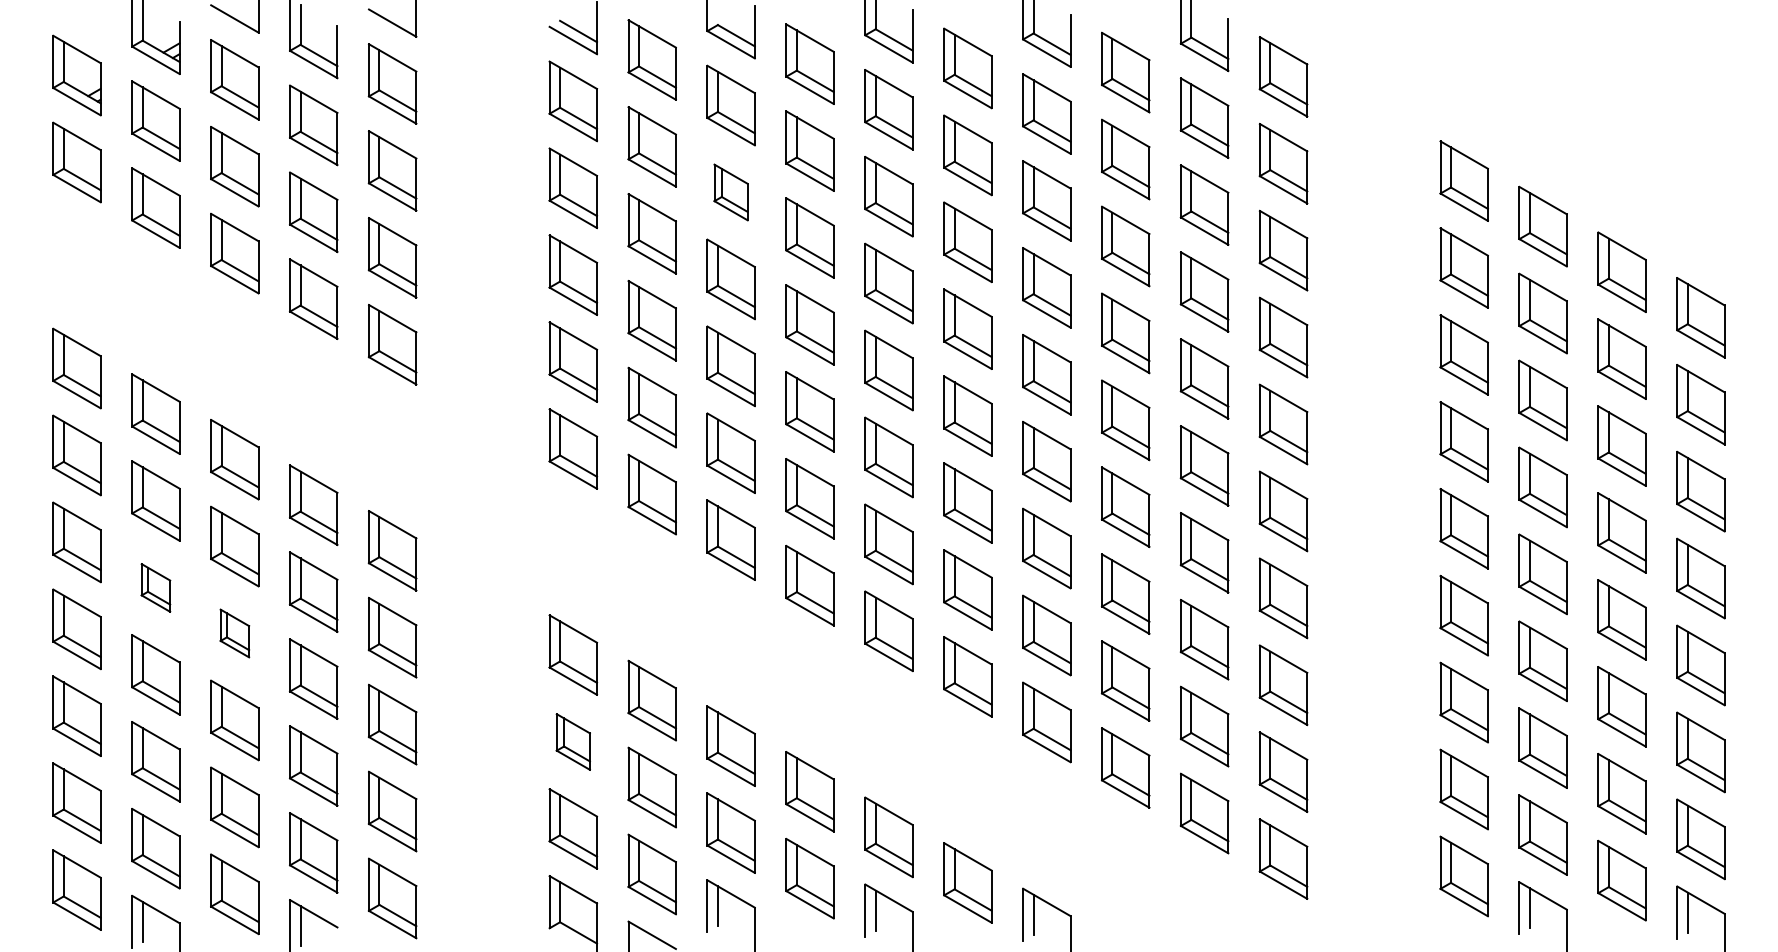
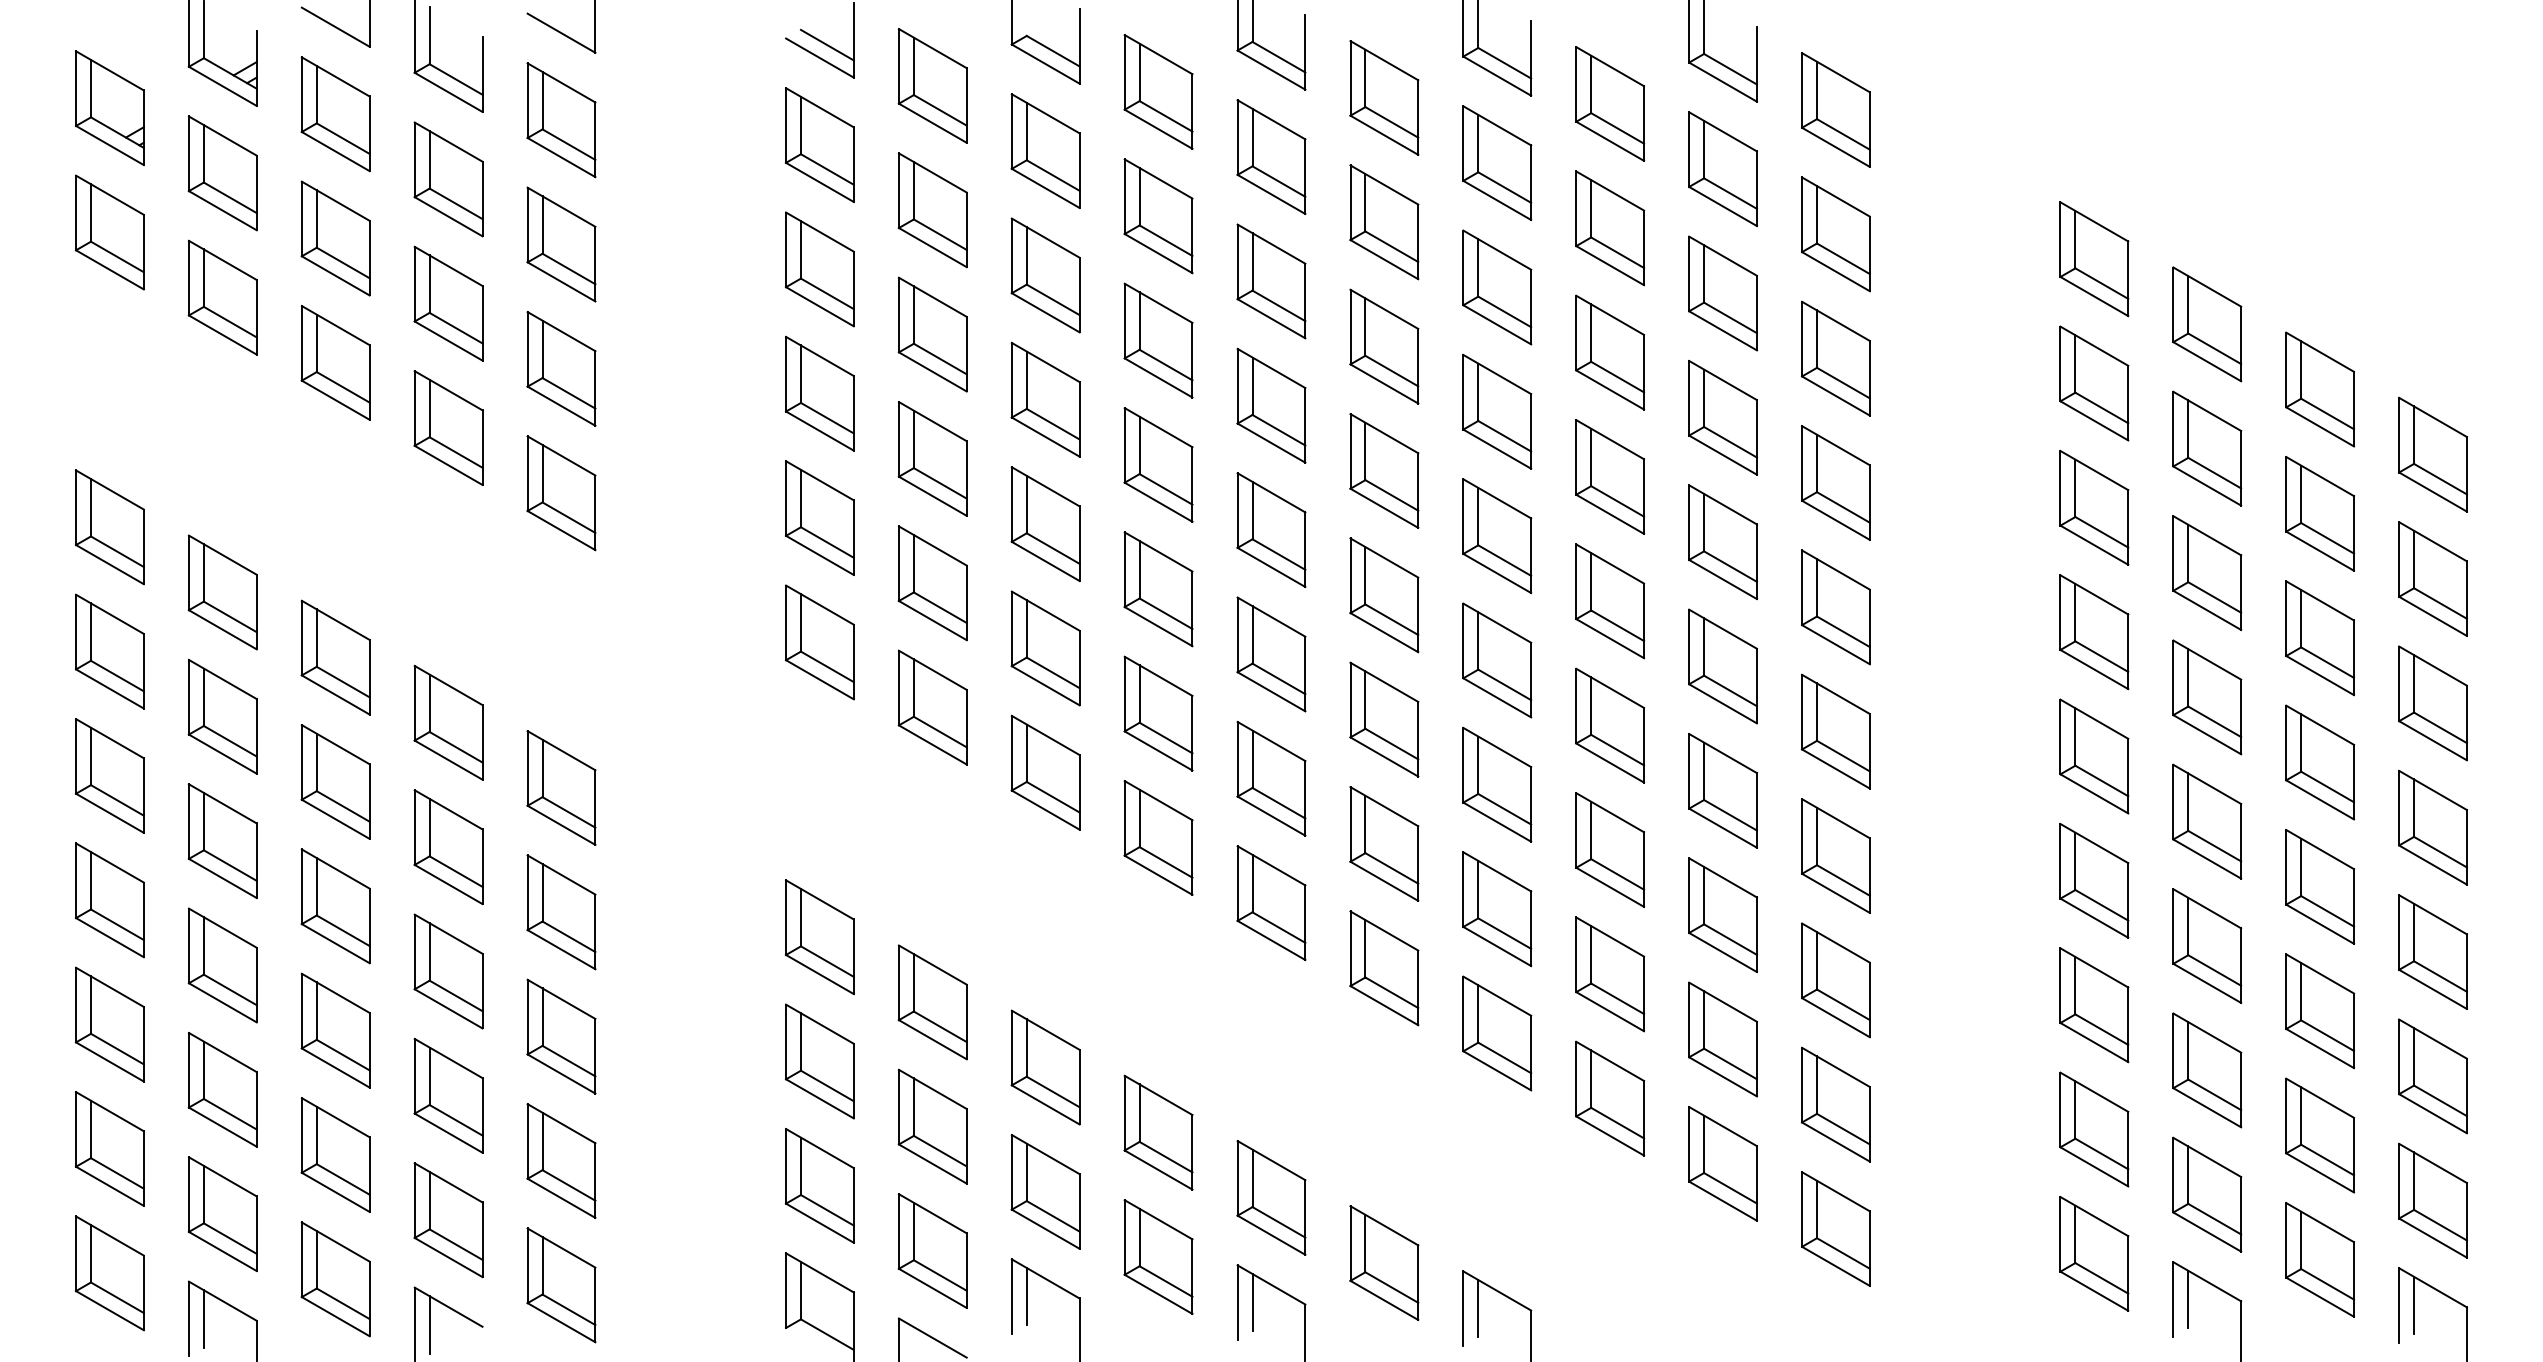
part: (730, 192) -> (1044, 275), size x1.43
part: (155, 587) -> (222, 840), size x1.67
part: (234, 633) -> (335, 906), size x1.67
part: (573, 741) -> (820, 1060), size x1.43

